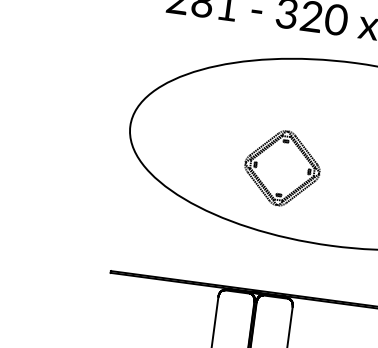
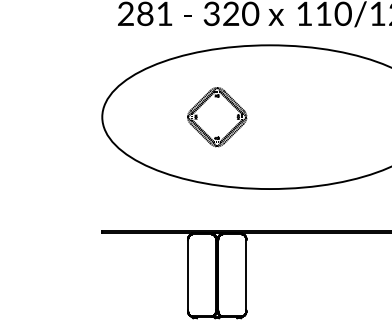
part: (282, 168) -> (217, 117), moved

